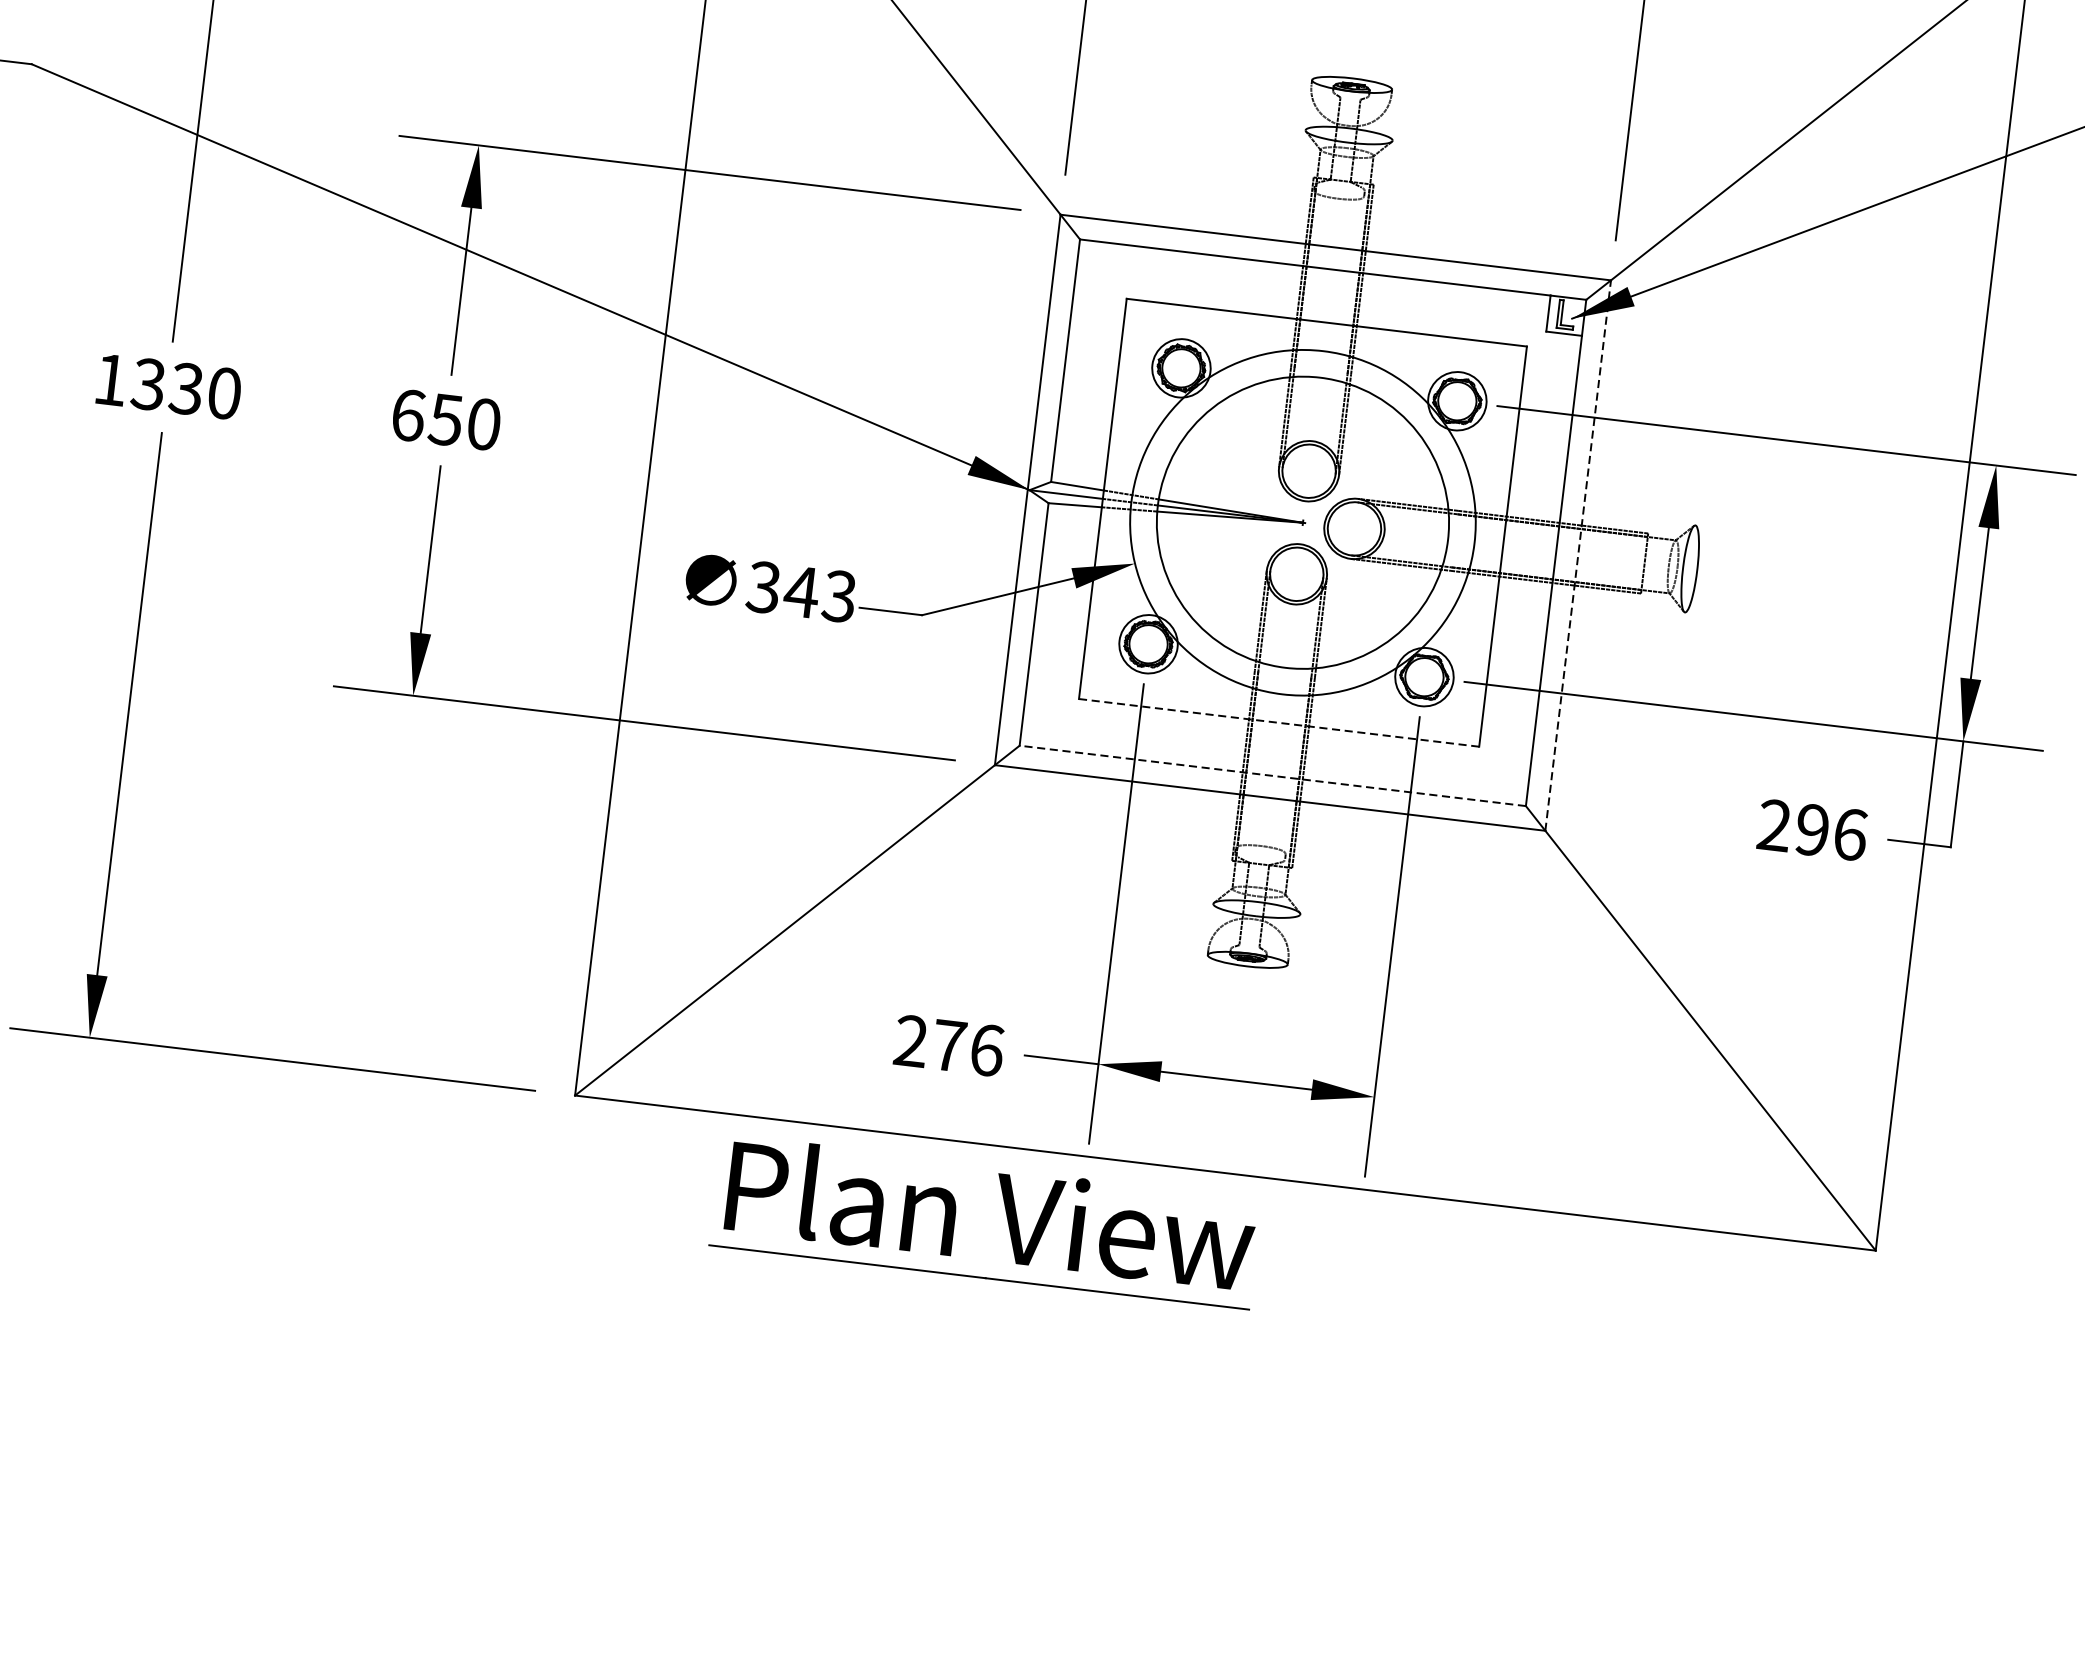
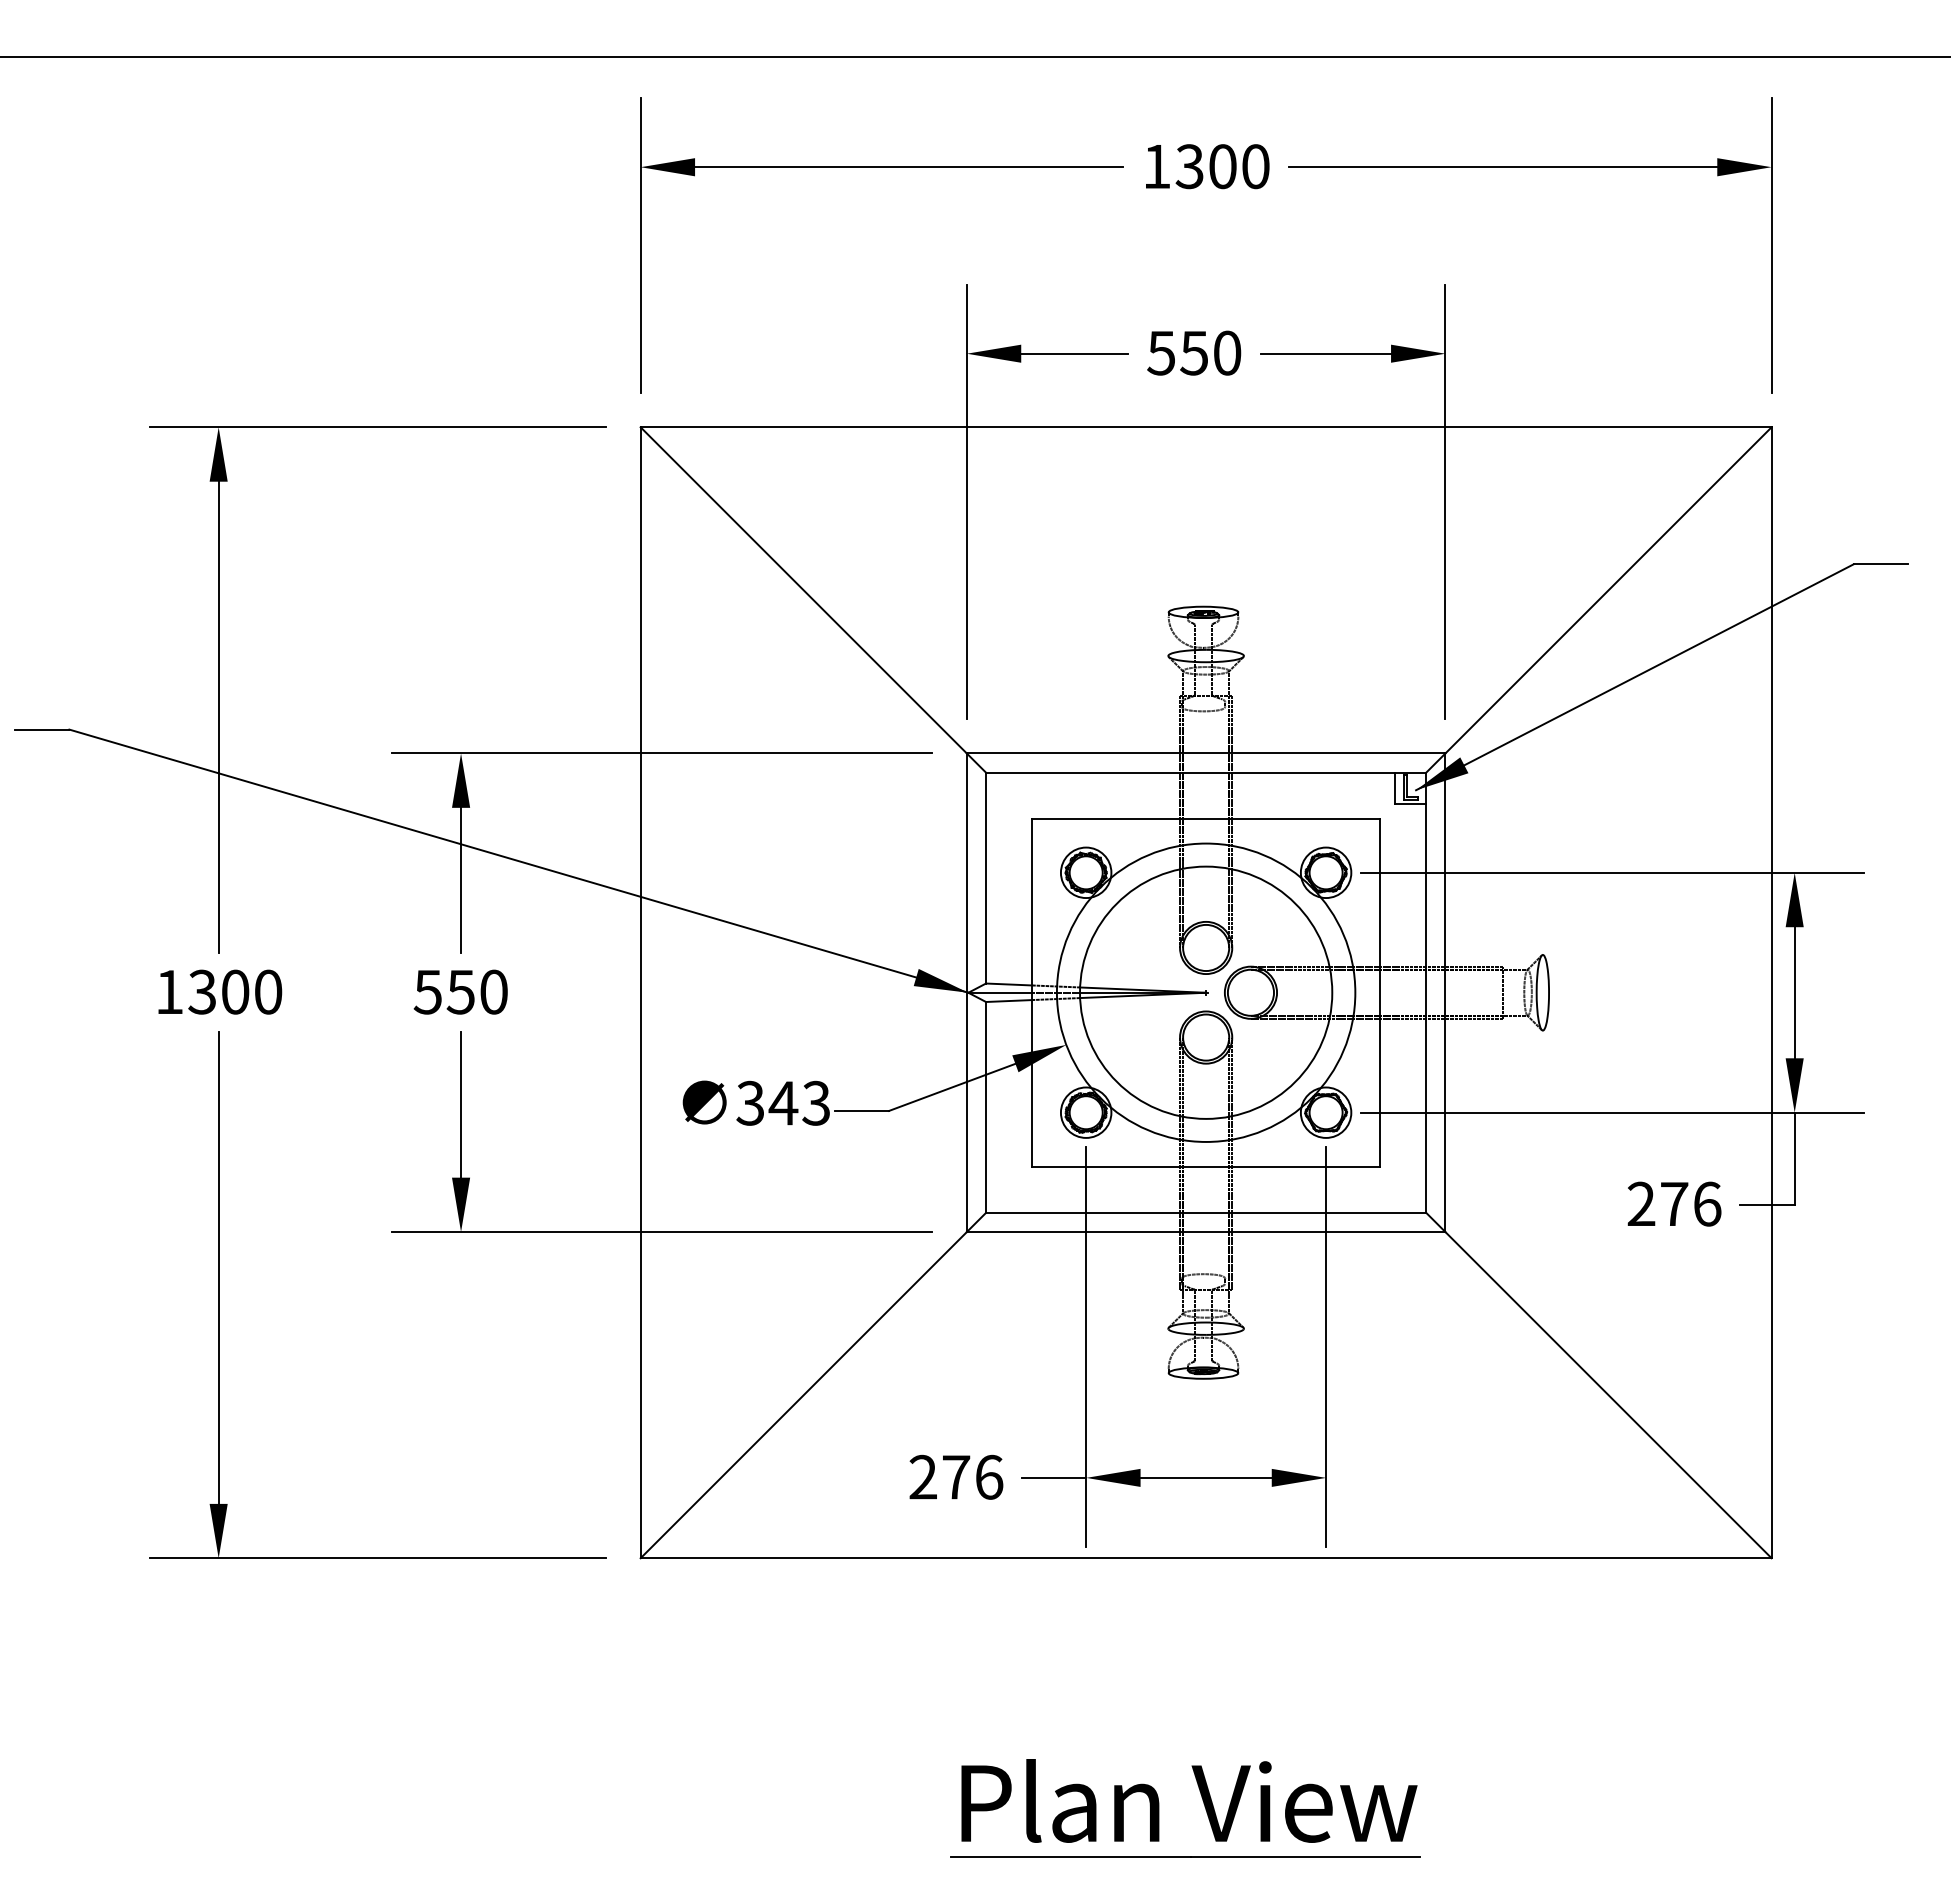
text: (186, 388) -> (235, 991), 1330 -> 1300
text: (407, 414) -> (427, 991), 650 -> 550
line: (1578, 555) -> (1445, 992), dashed -> solid
line: (1279, 722) -> (1206, 1166), dashed -> solid
line: (1272, 775) -> (1205, 1212), dashed -> solid
text: (1812, 829) -> (1674, 1203), 296 -> 276
part: (1006, 1218) -> (1203, 1803), moved

